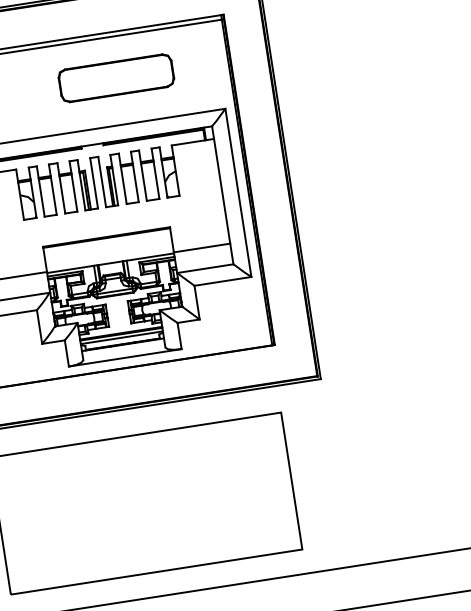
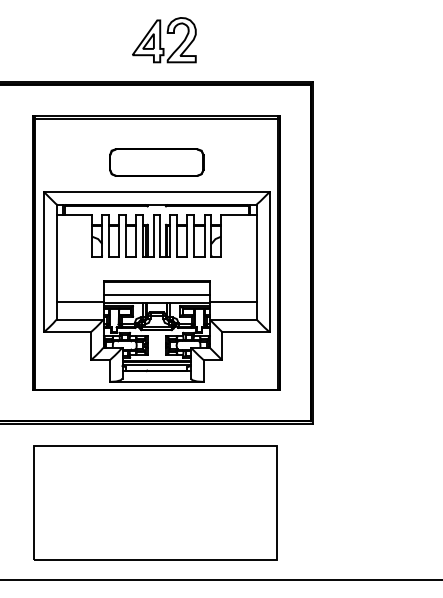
part: (115, 78) -> (156, 162), moved
line: (108, 252) -> (156, 294), added

